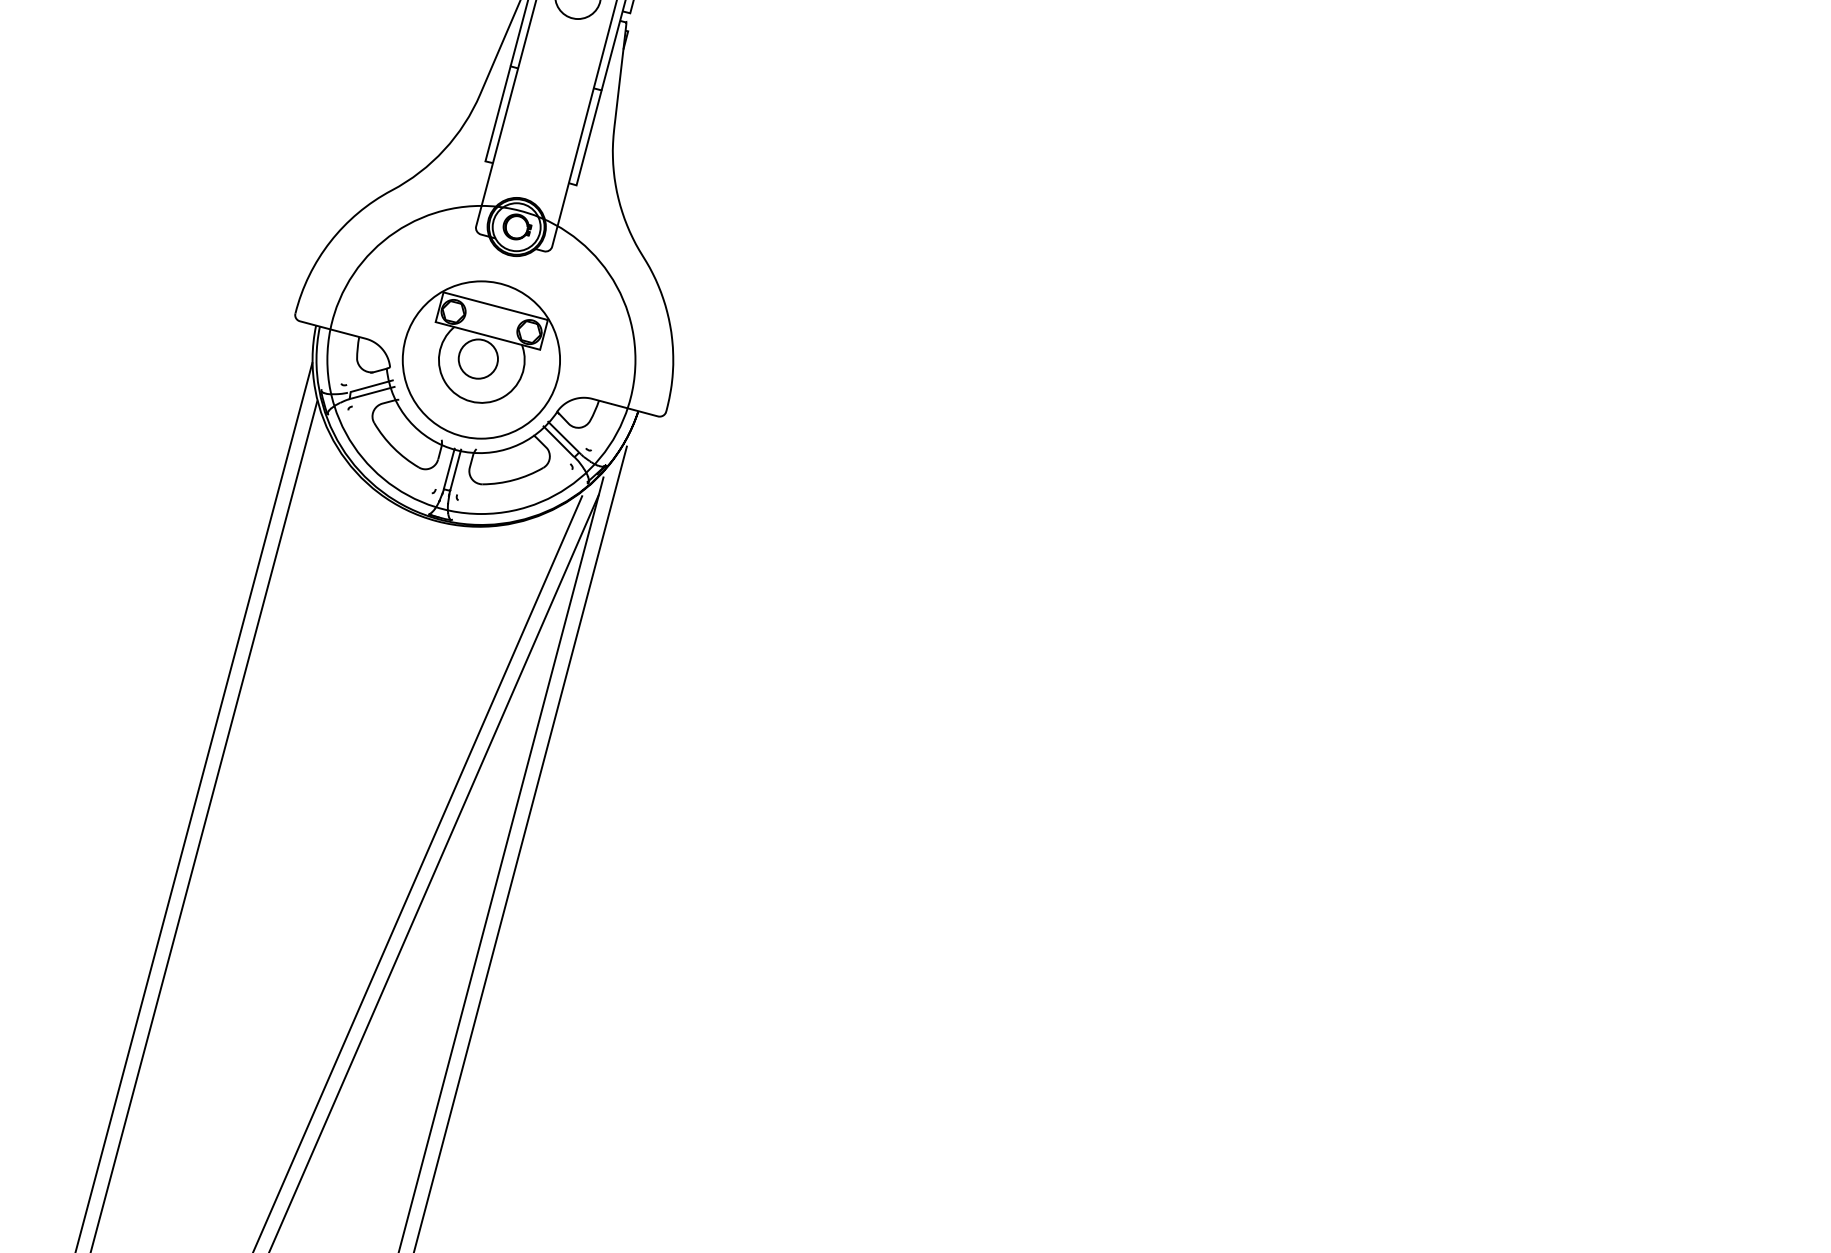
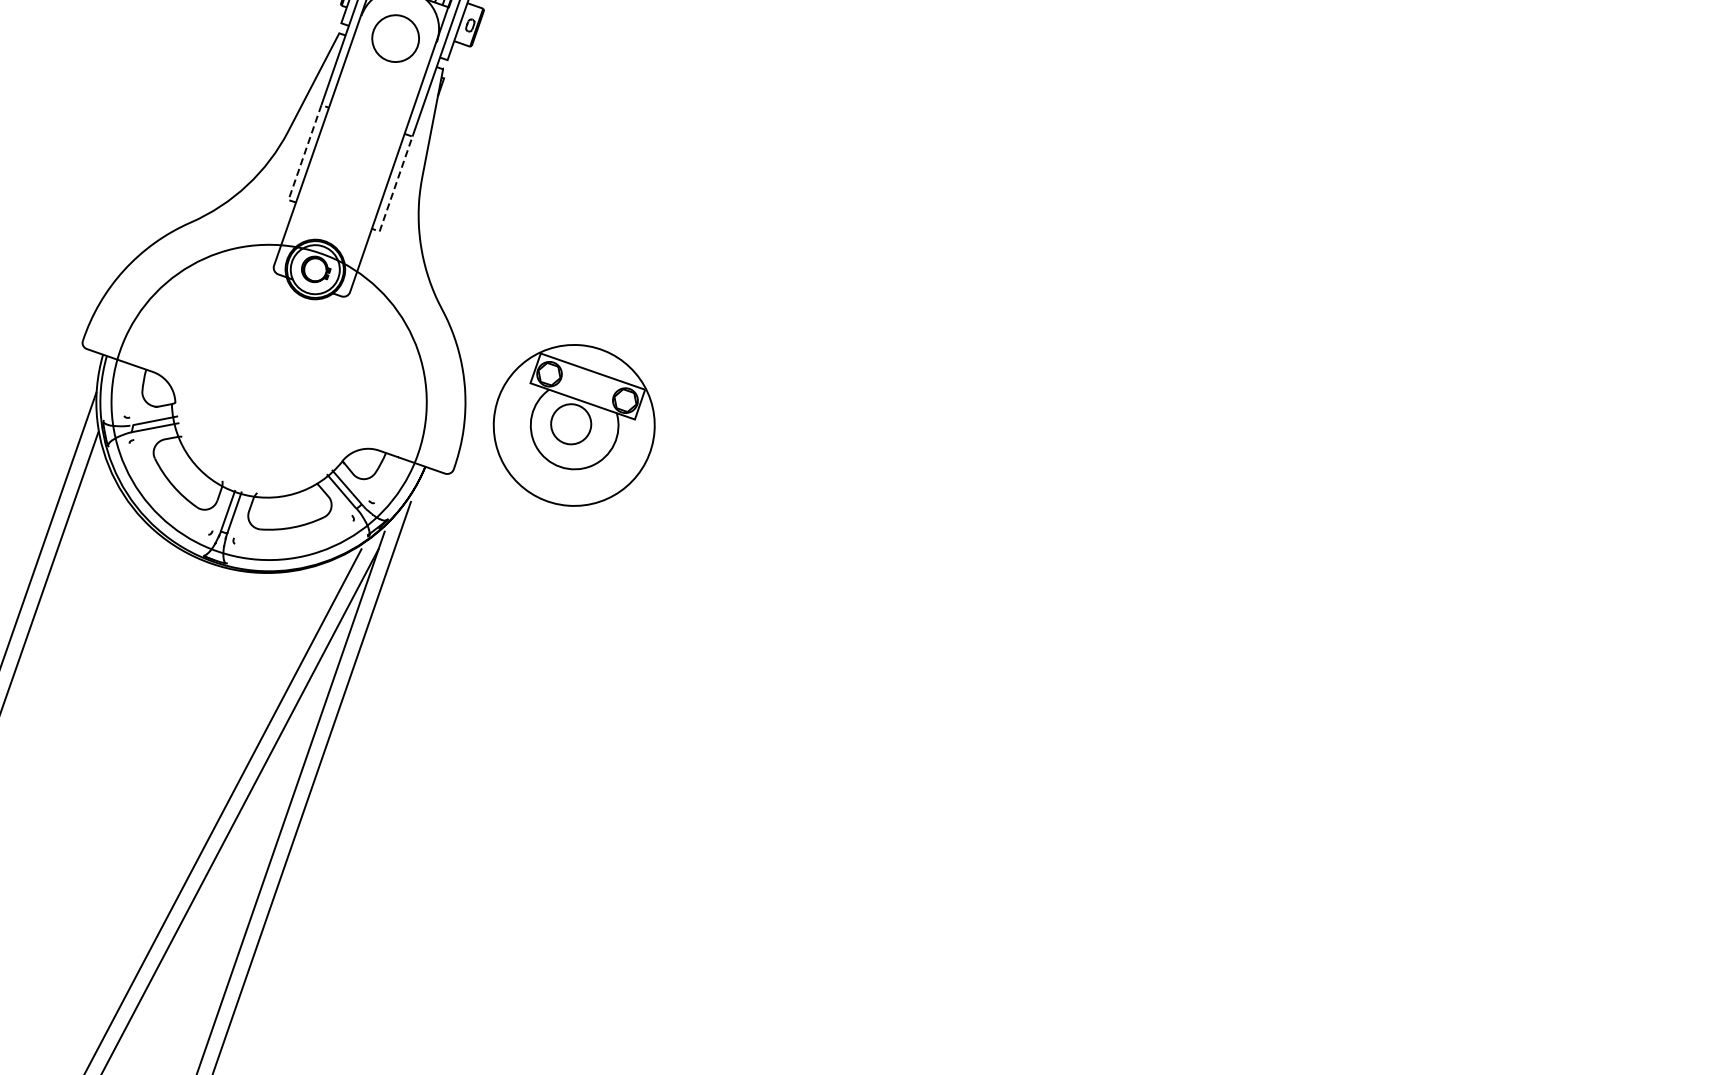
line: (498, 113) -> (305, 152), solid -> dashed
line: (588, 138) -> (395, 184), solid -> dashed
part: (480, 359) -> (573, 424), moved

